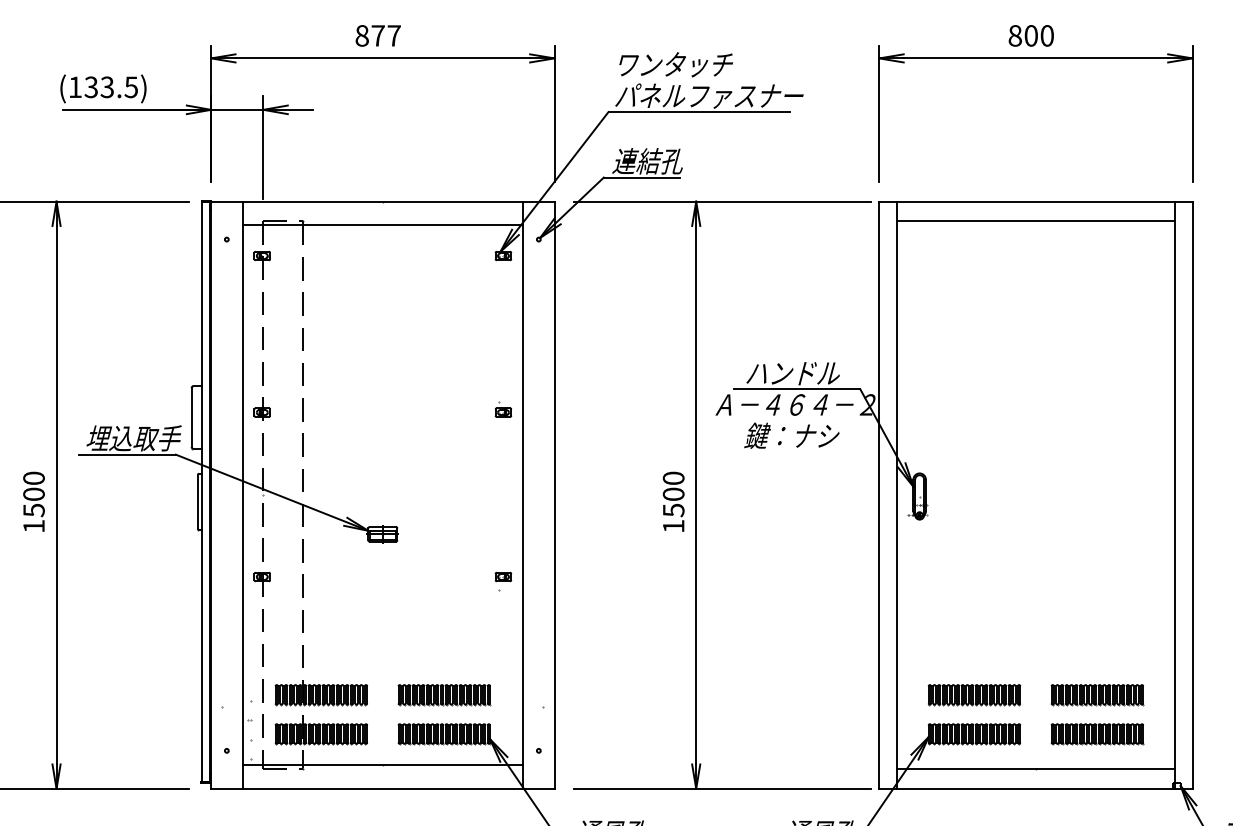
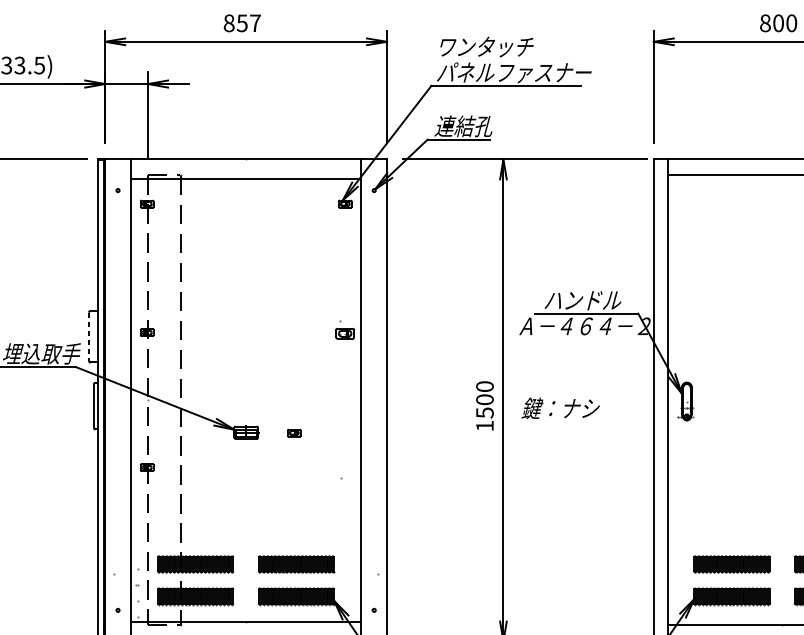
text: (377, 35) -> (241, 23), 877 -> 857
part: (503, 409) -> (345, 330), size x1.4
line: (191, 418) -> (89, 337), solid -> dashed
text: (791, 435) -> (560, 408), moved
part: (503, 576) -> (294, 432), moved

